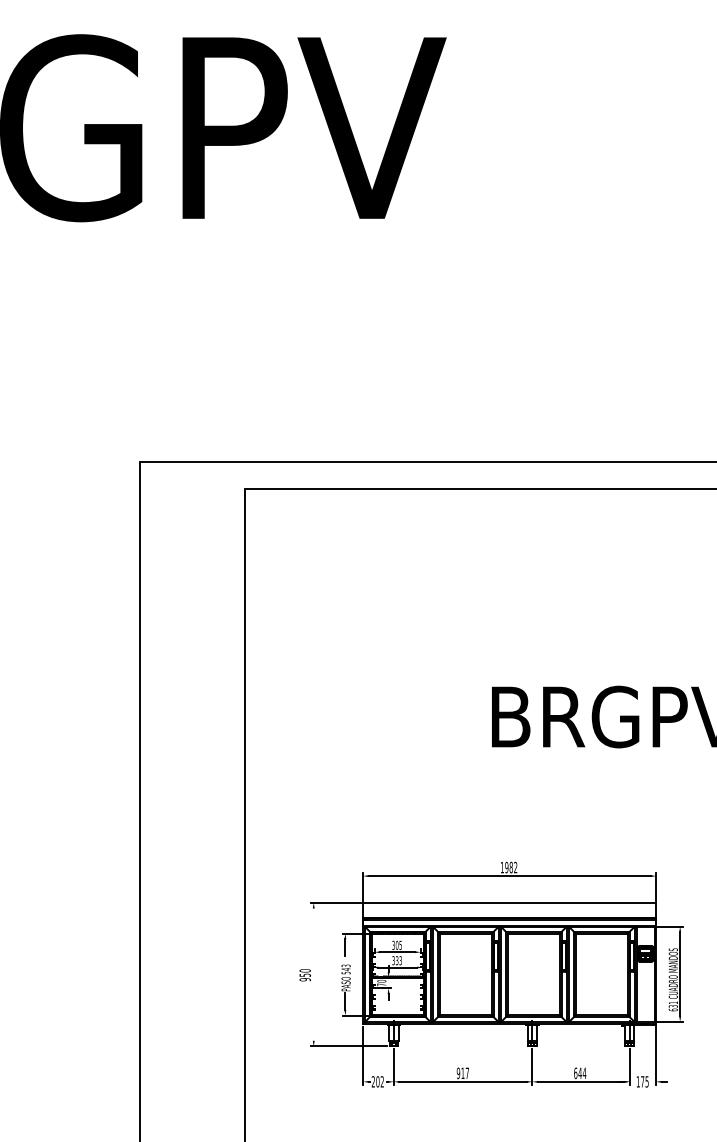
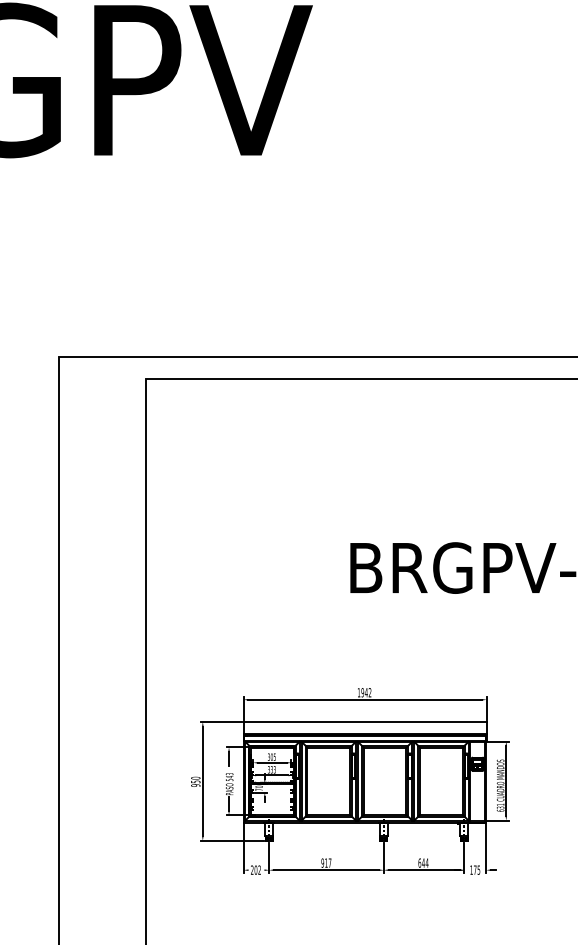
text: (510, 867) -> (365, 692), 1982 -> 1942
line: (313, 974) -> (202, 781), added

